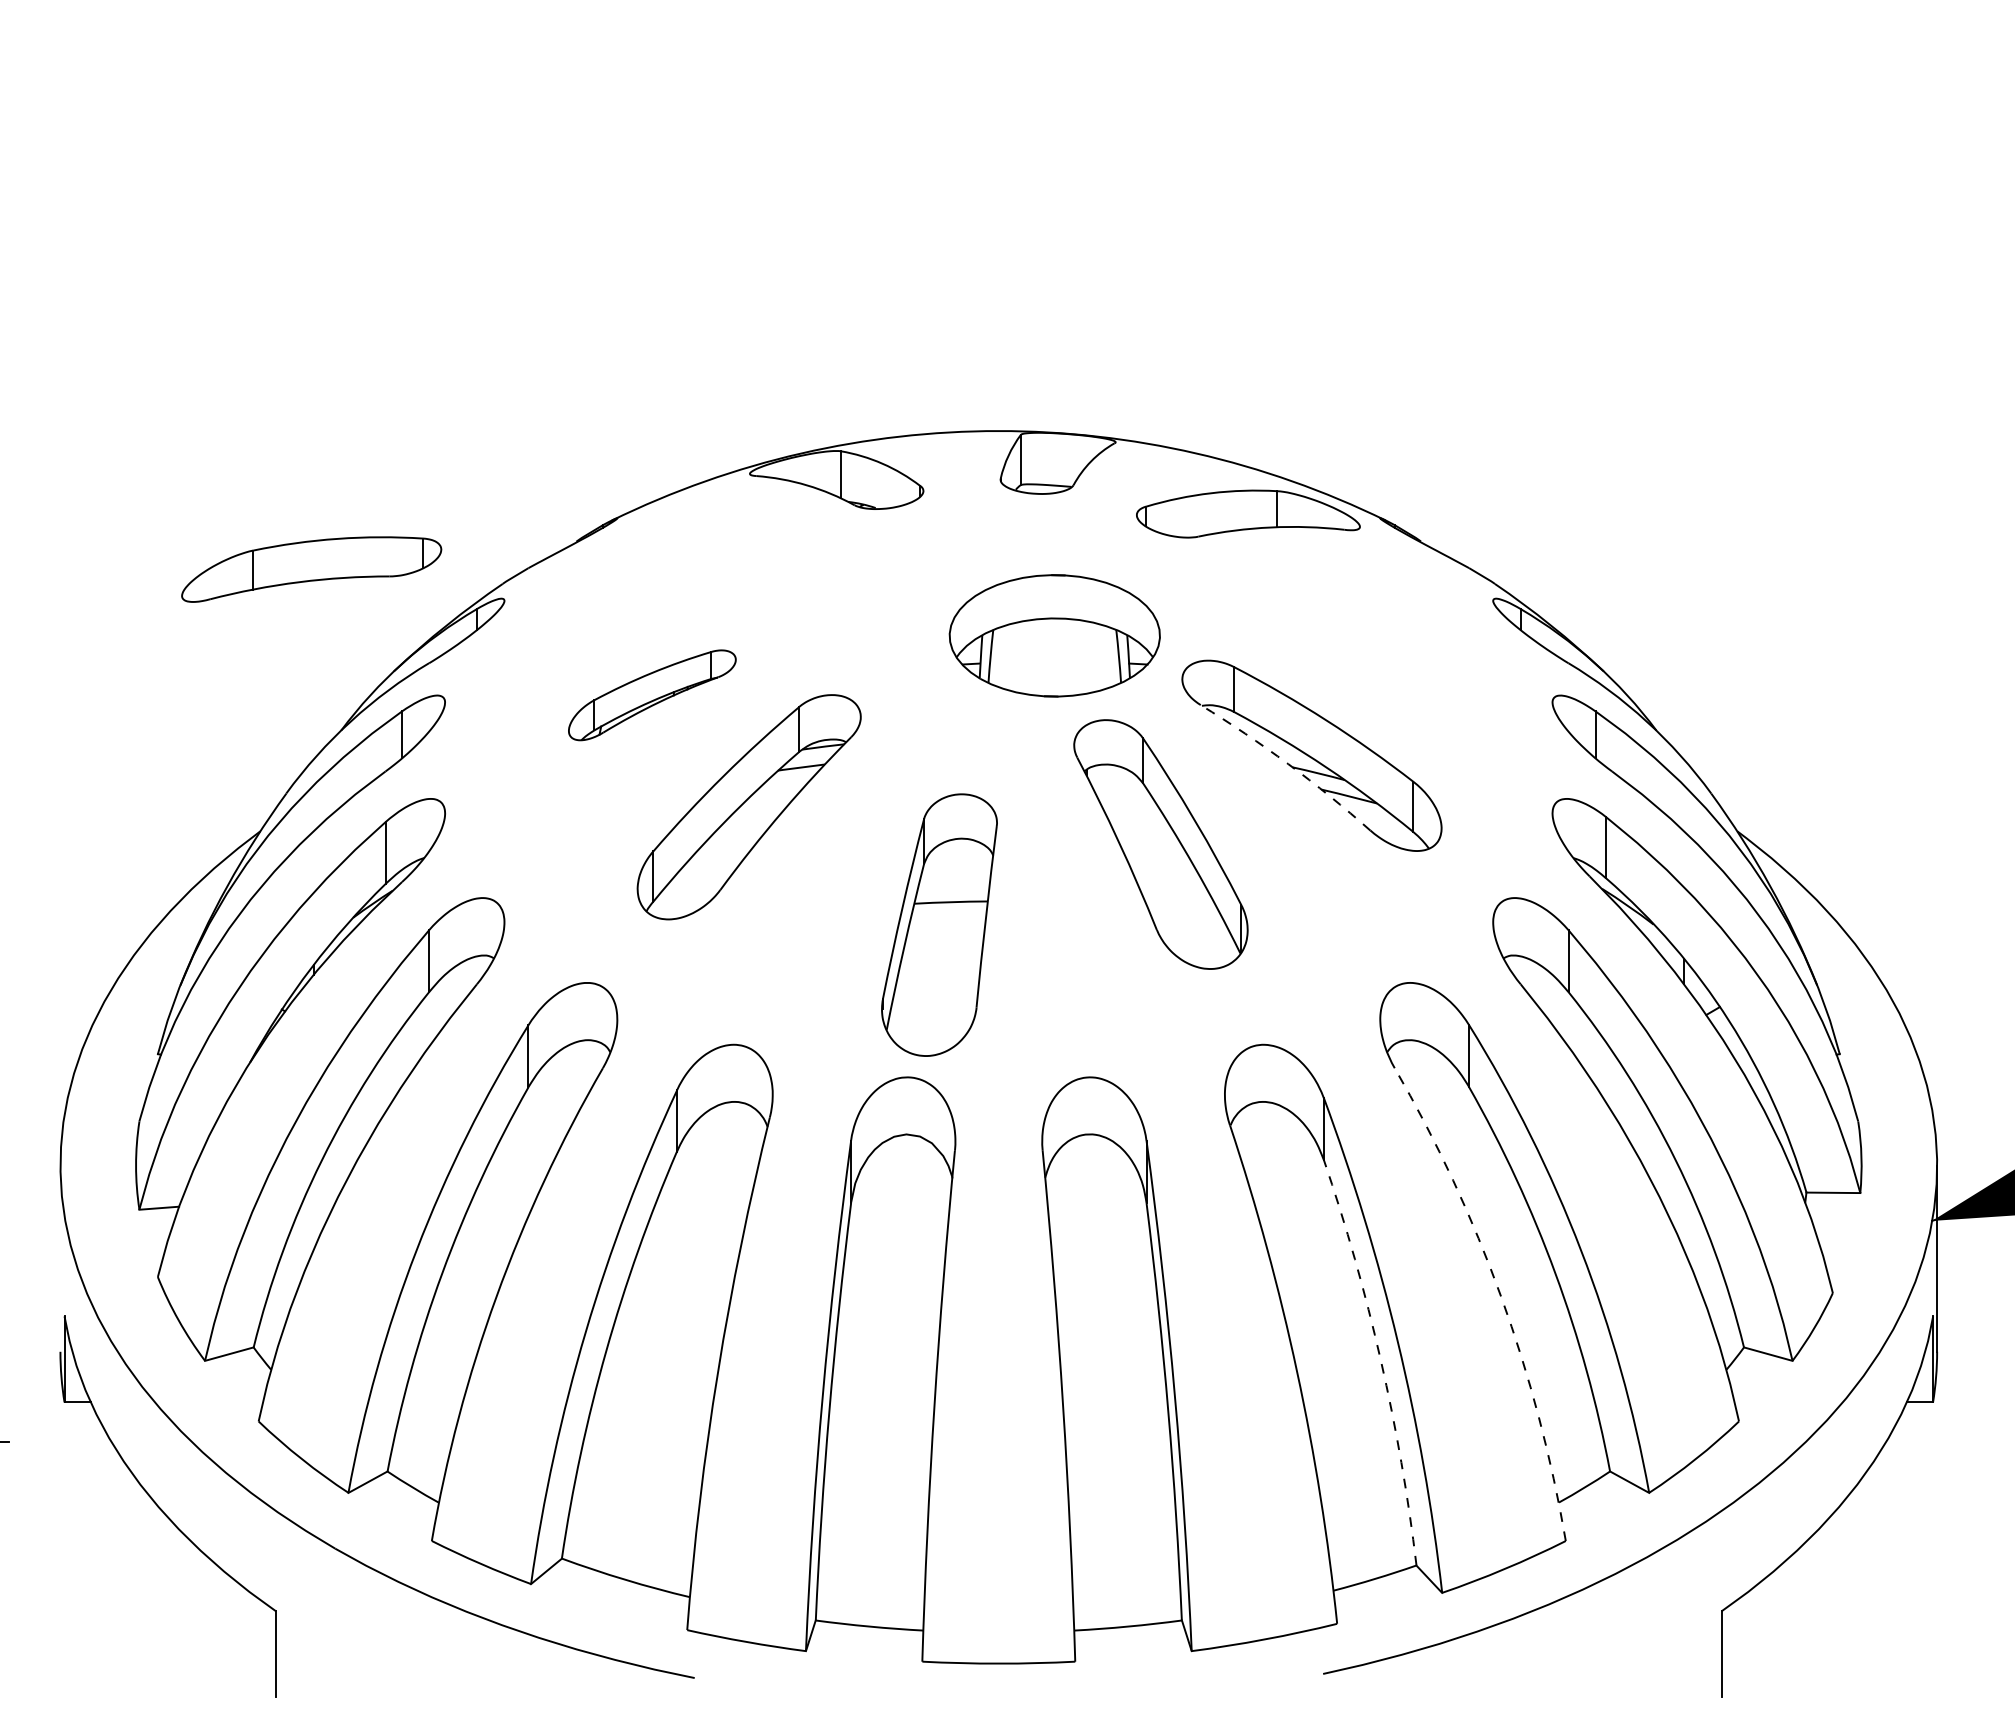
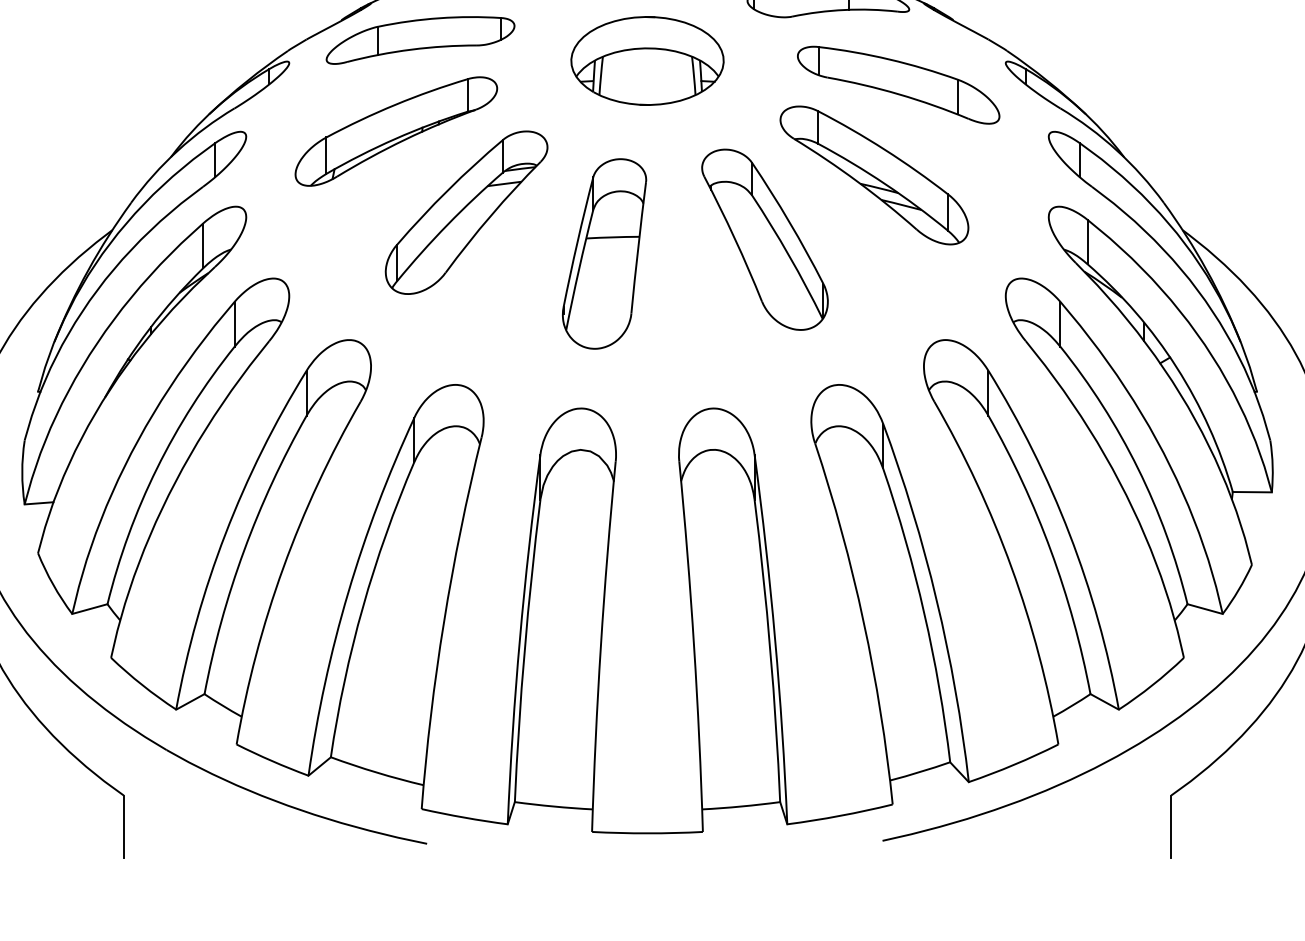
part: (311, 569) -> (420, 40), moved
part: (1345, 631) -> (898, 85), added
part: (1054, 635) -> (647, 60), moved
part: (652, 695) -> (396, 131), size x1.67
arc: (1288, 764) -> (857, 181), dashed -> solid
part: (939, 924) -> (604, 253), moved
arc: (1501, 1297) -> (1011, 568), dashed -> solid
arc: (1380, 1360) -> (924, 613), dashed -> solid

